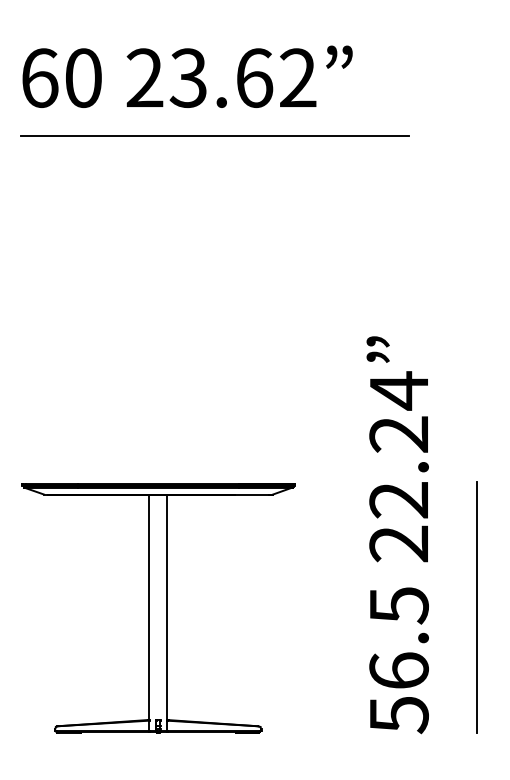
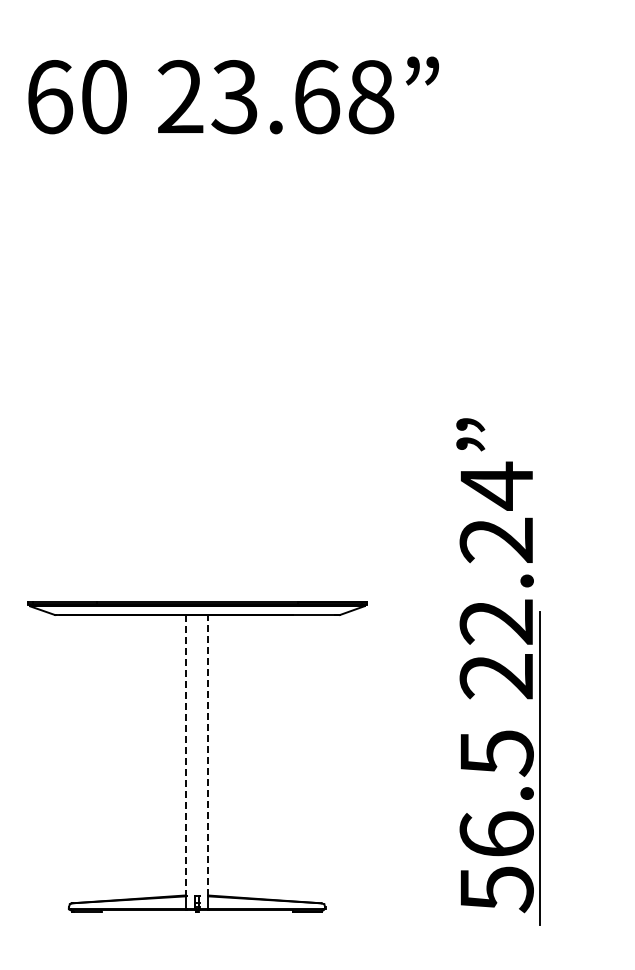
text: (298, 78) -> (371, 97), 23.62 -> 23.68
line: (214, 136) -> (267, 169), removed
line: (167, 606) -> (208, 754), solid -> dashed
line: (148, 607) -> (185, 755), solid -> dashed
line: (476, 607) -> (539, 768), moved

